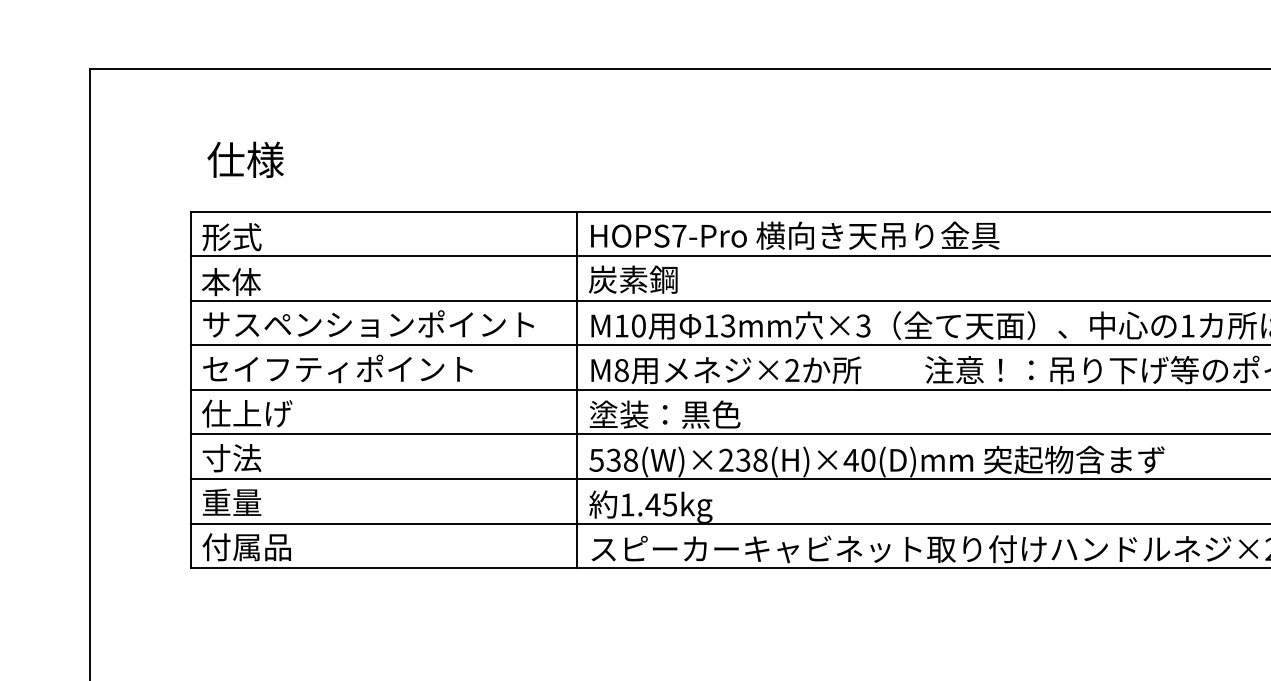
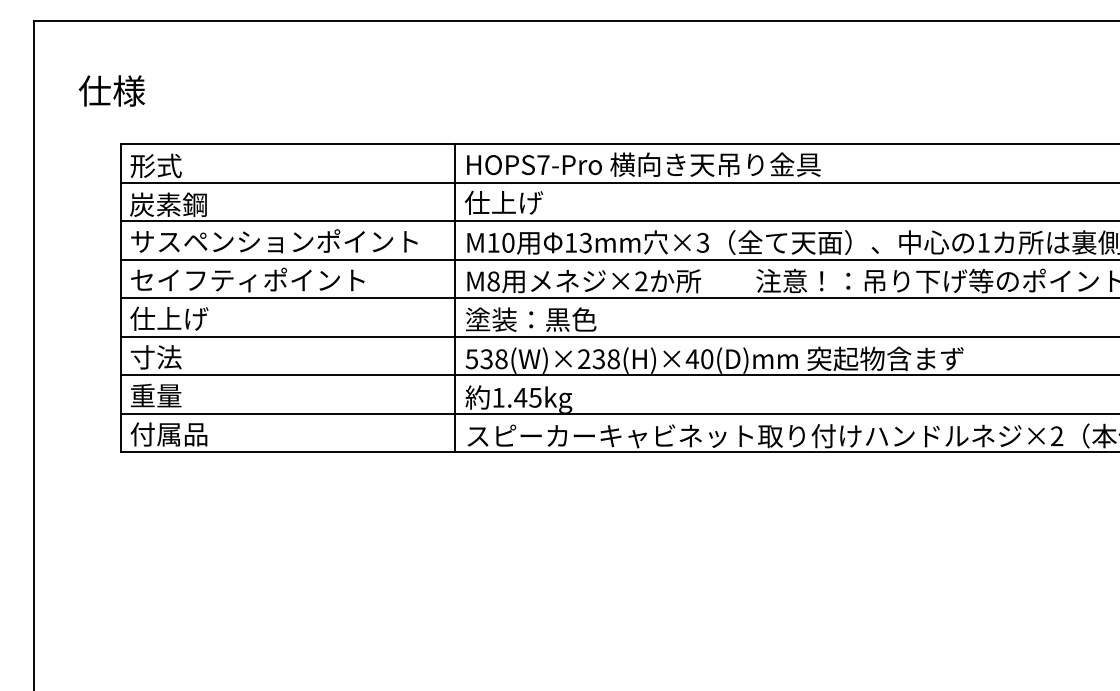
text: (245, 159) -> (111, 90), moved
text: (633, 279) -> (503, 202), 炭素鋼 -> 仕上げ
text: (246, 281) -> (168, 204), 本体 -> 炭素鋼

